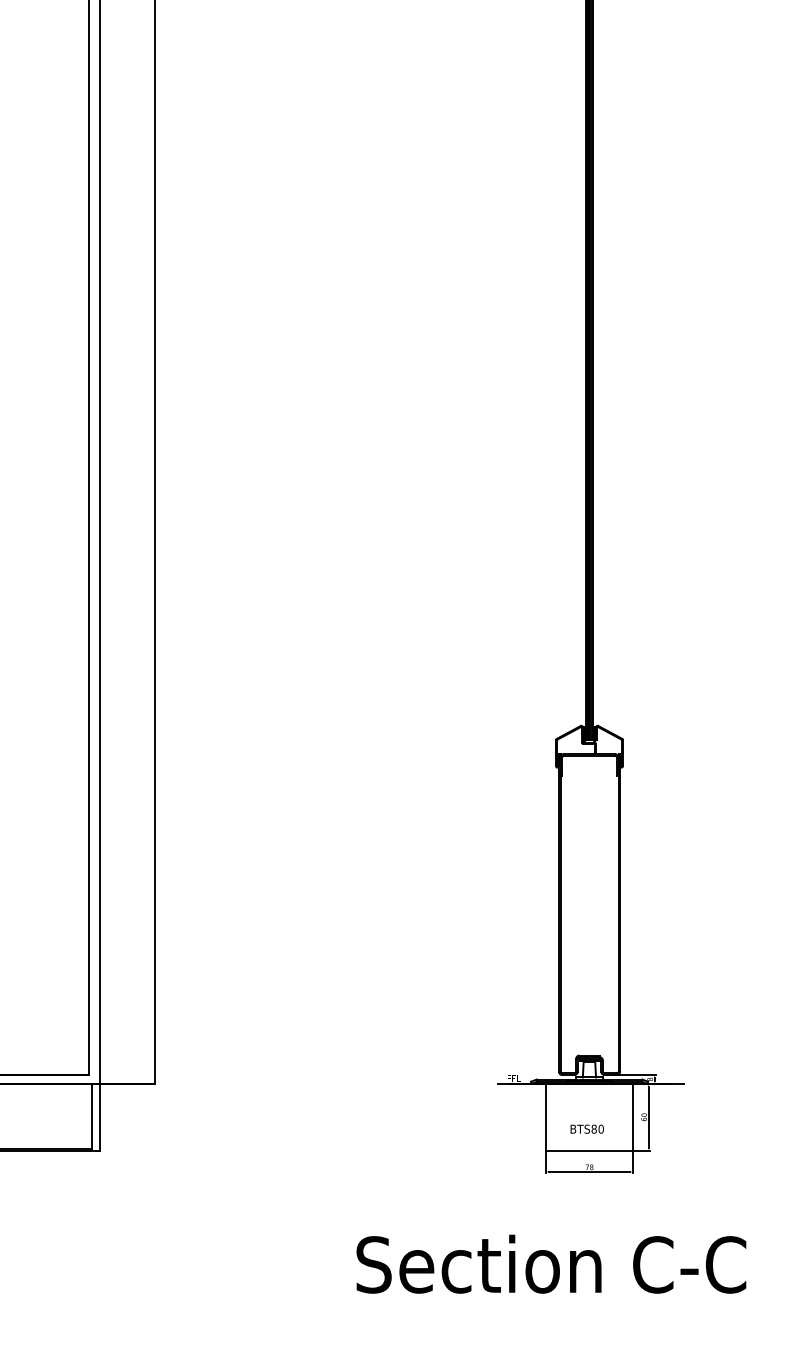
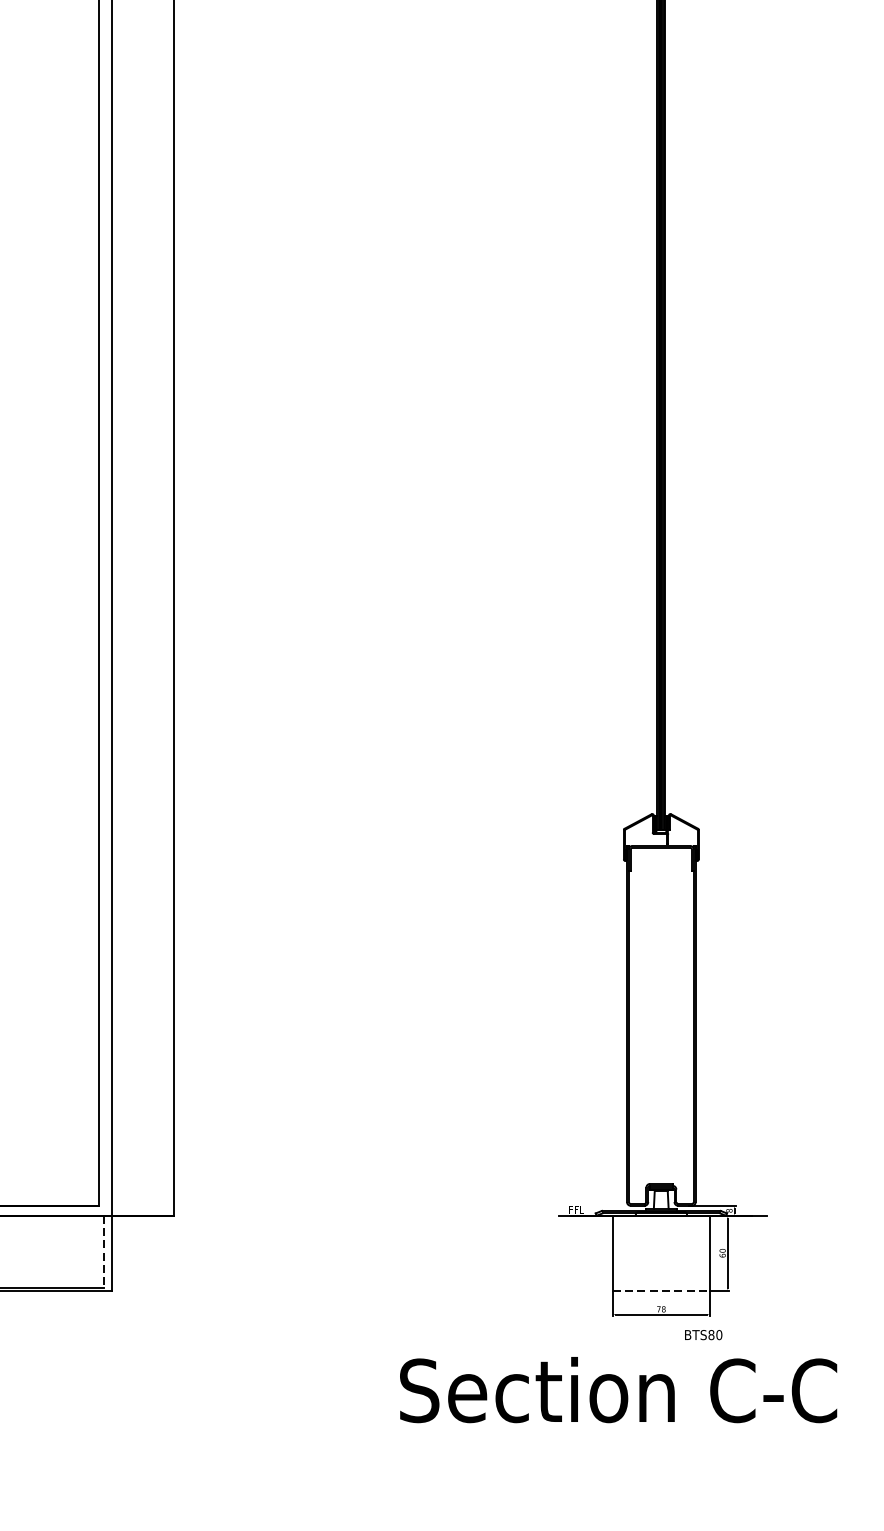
line: (92, 1116) -> (103, 1252), solid -> dashed
text: (586, 1128) -> (702, 1334), moved
line: (590, 1150) -> (662, 1290), solid -> dashed
text: (551, 1263) -> (618, 1389), moved

